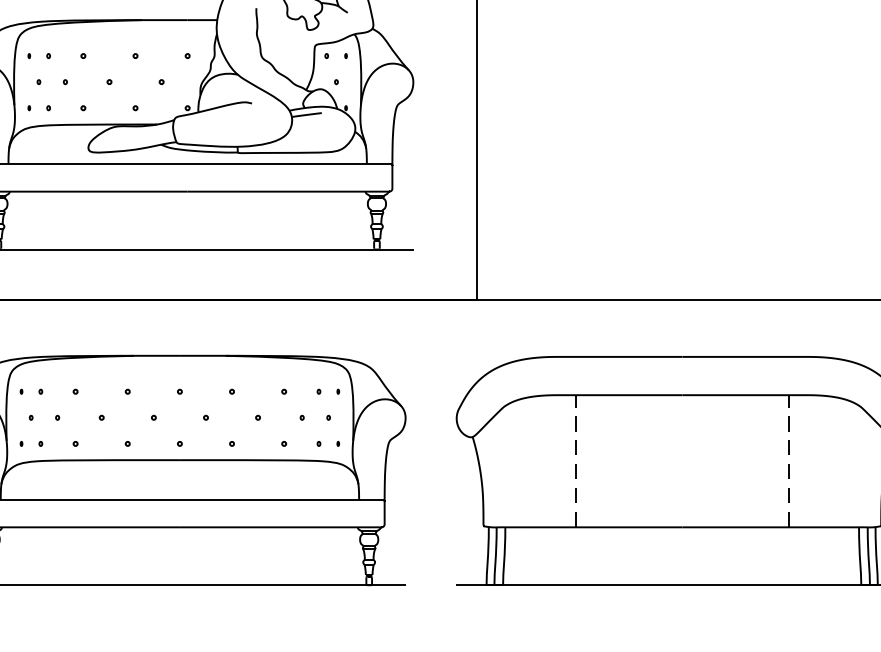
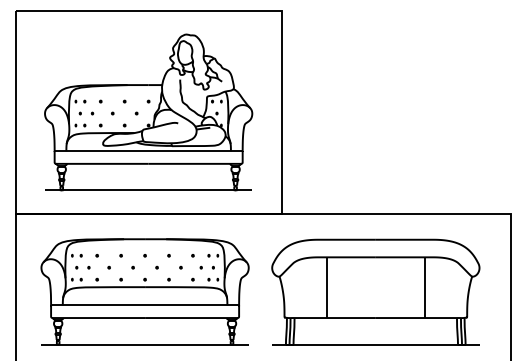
line: (577, 460) -> (327, 287), dashed -> solid
line: (788, 460) -> (424, 287), dashed -> solid

